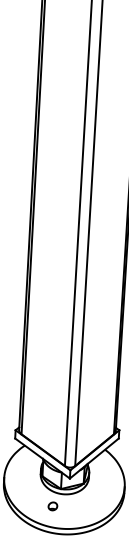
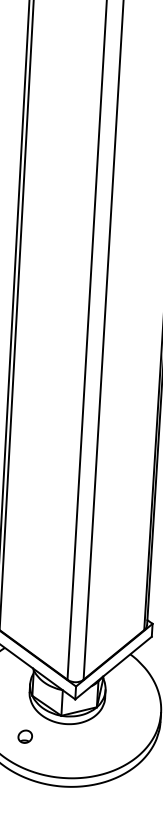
part: (52, 506) -> (24, 736), moved

